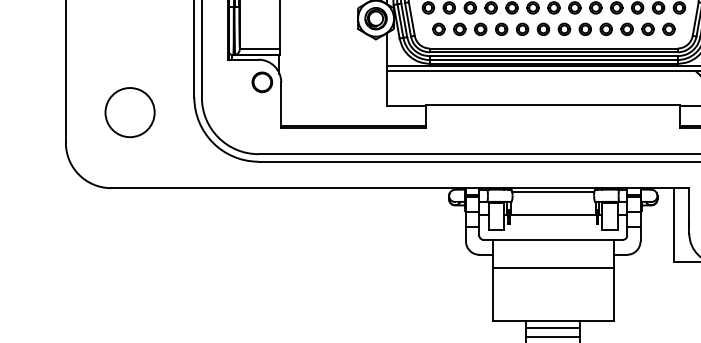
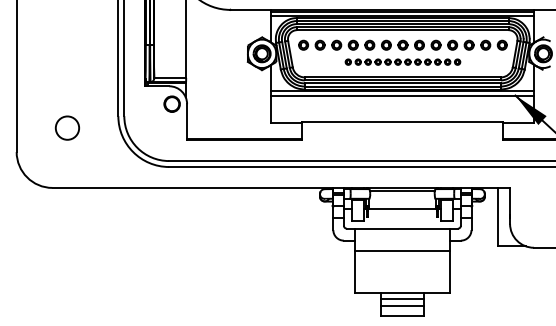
part: (553, 28) -> (402, 61), size x0.6
circle: (130, 111) -> (67, 127), size x0.6

